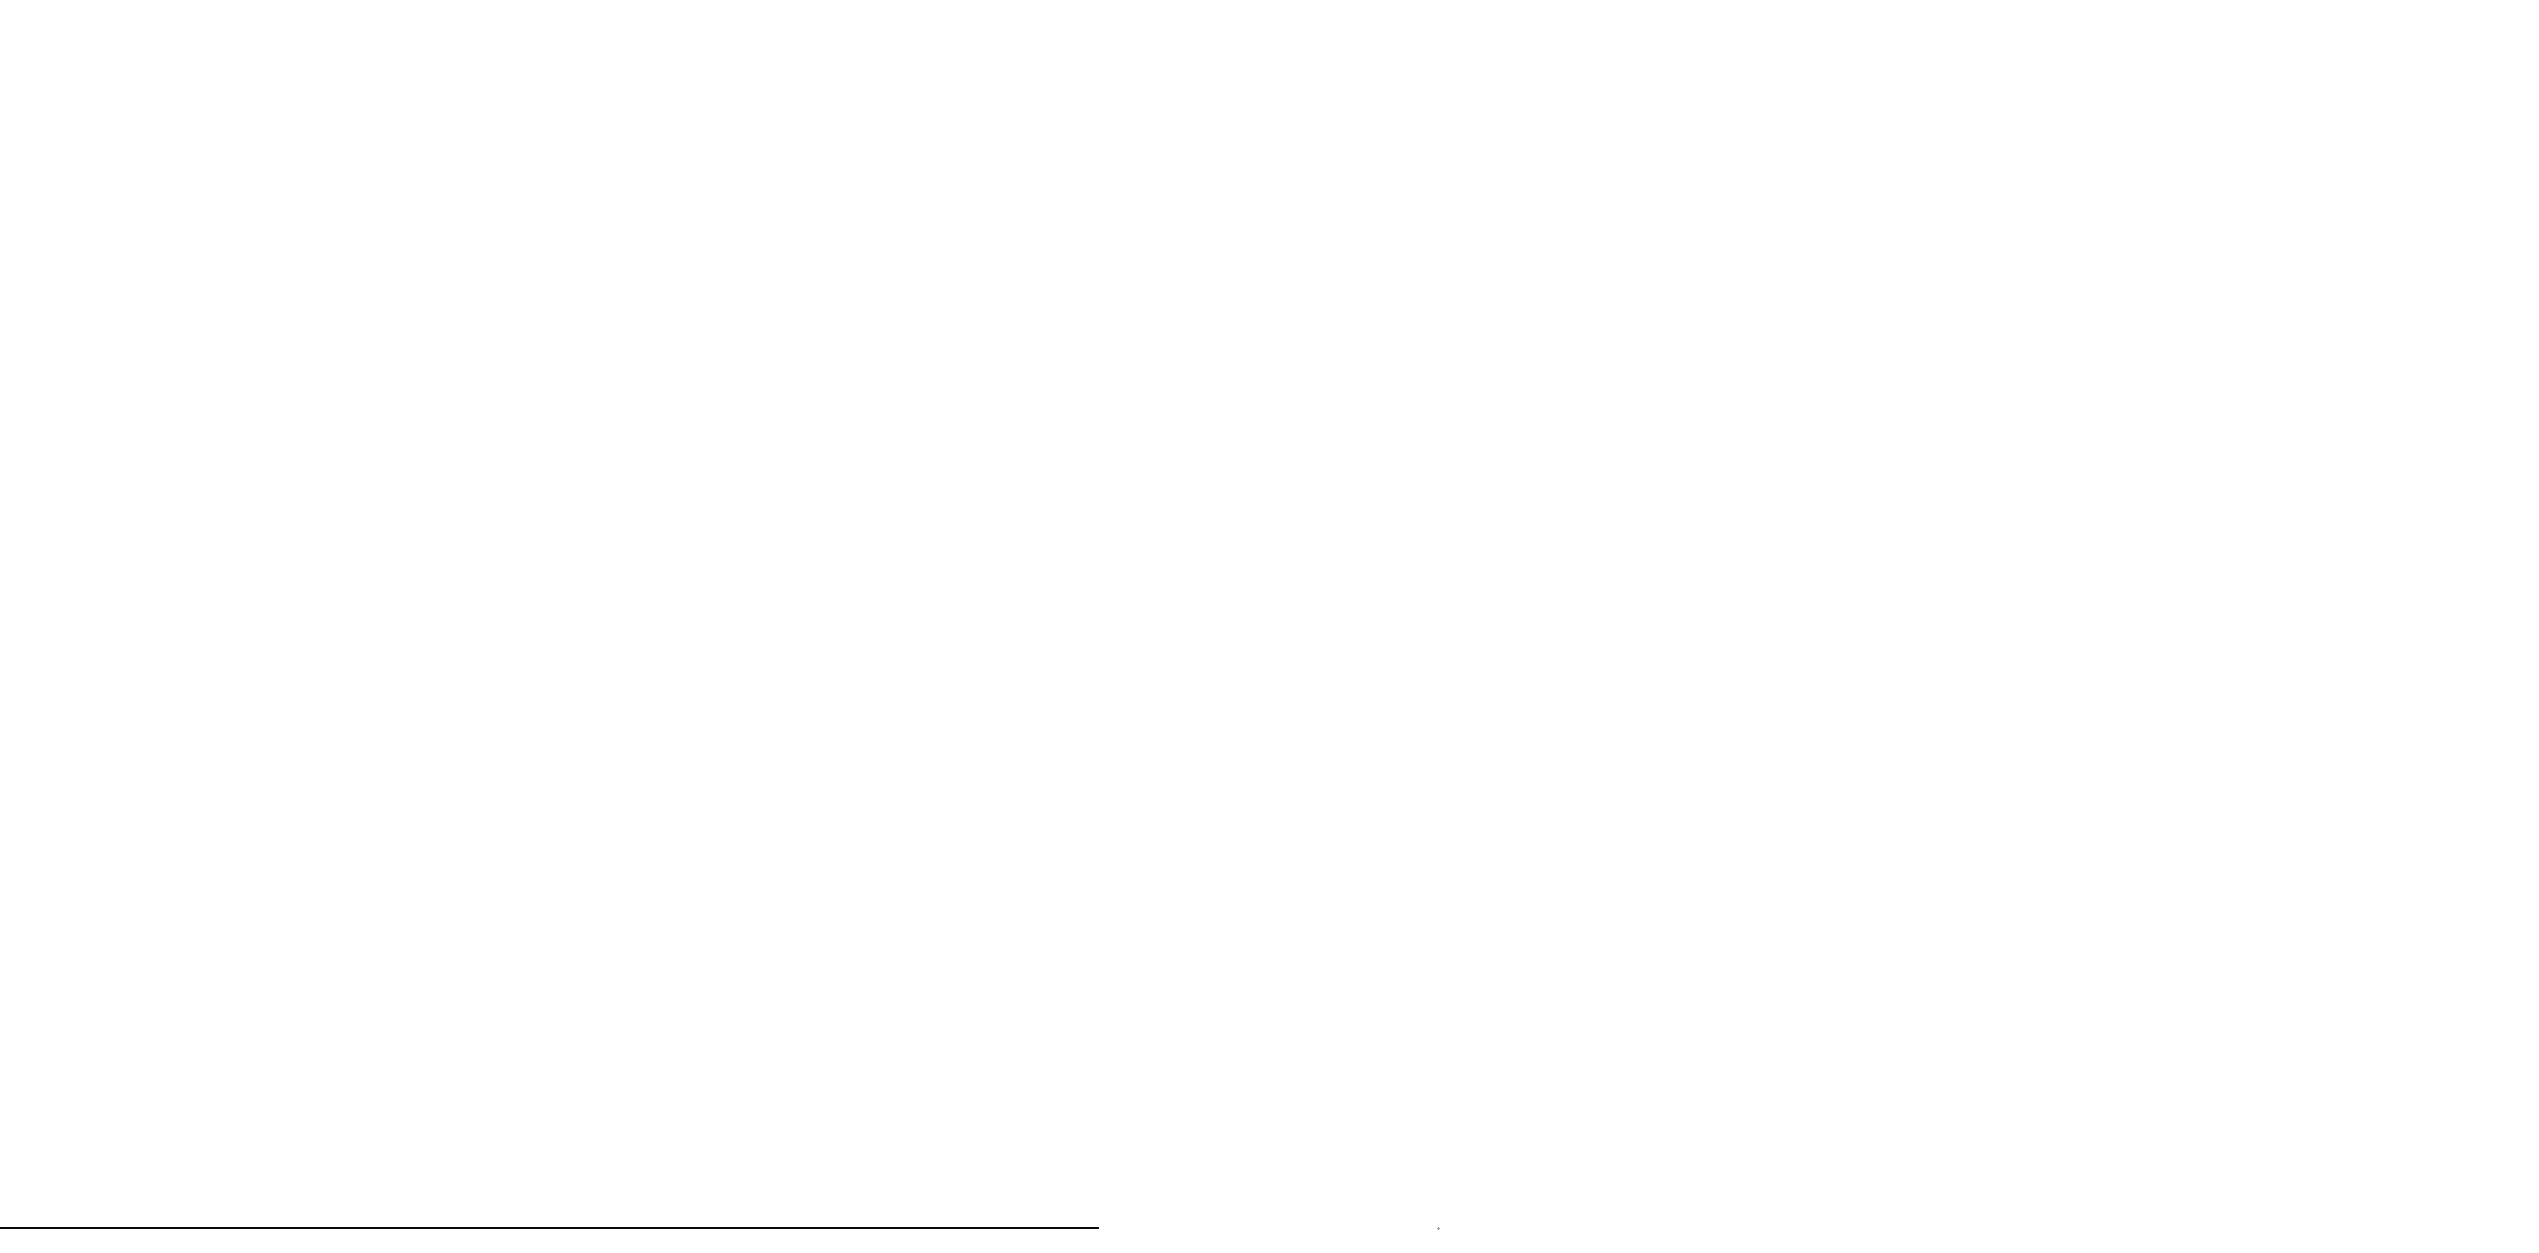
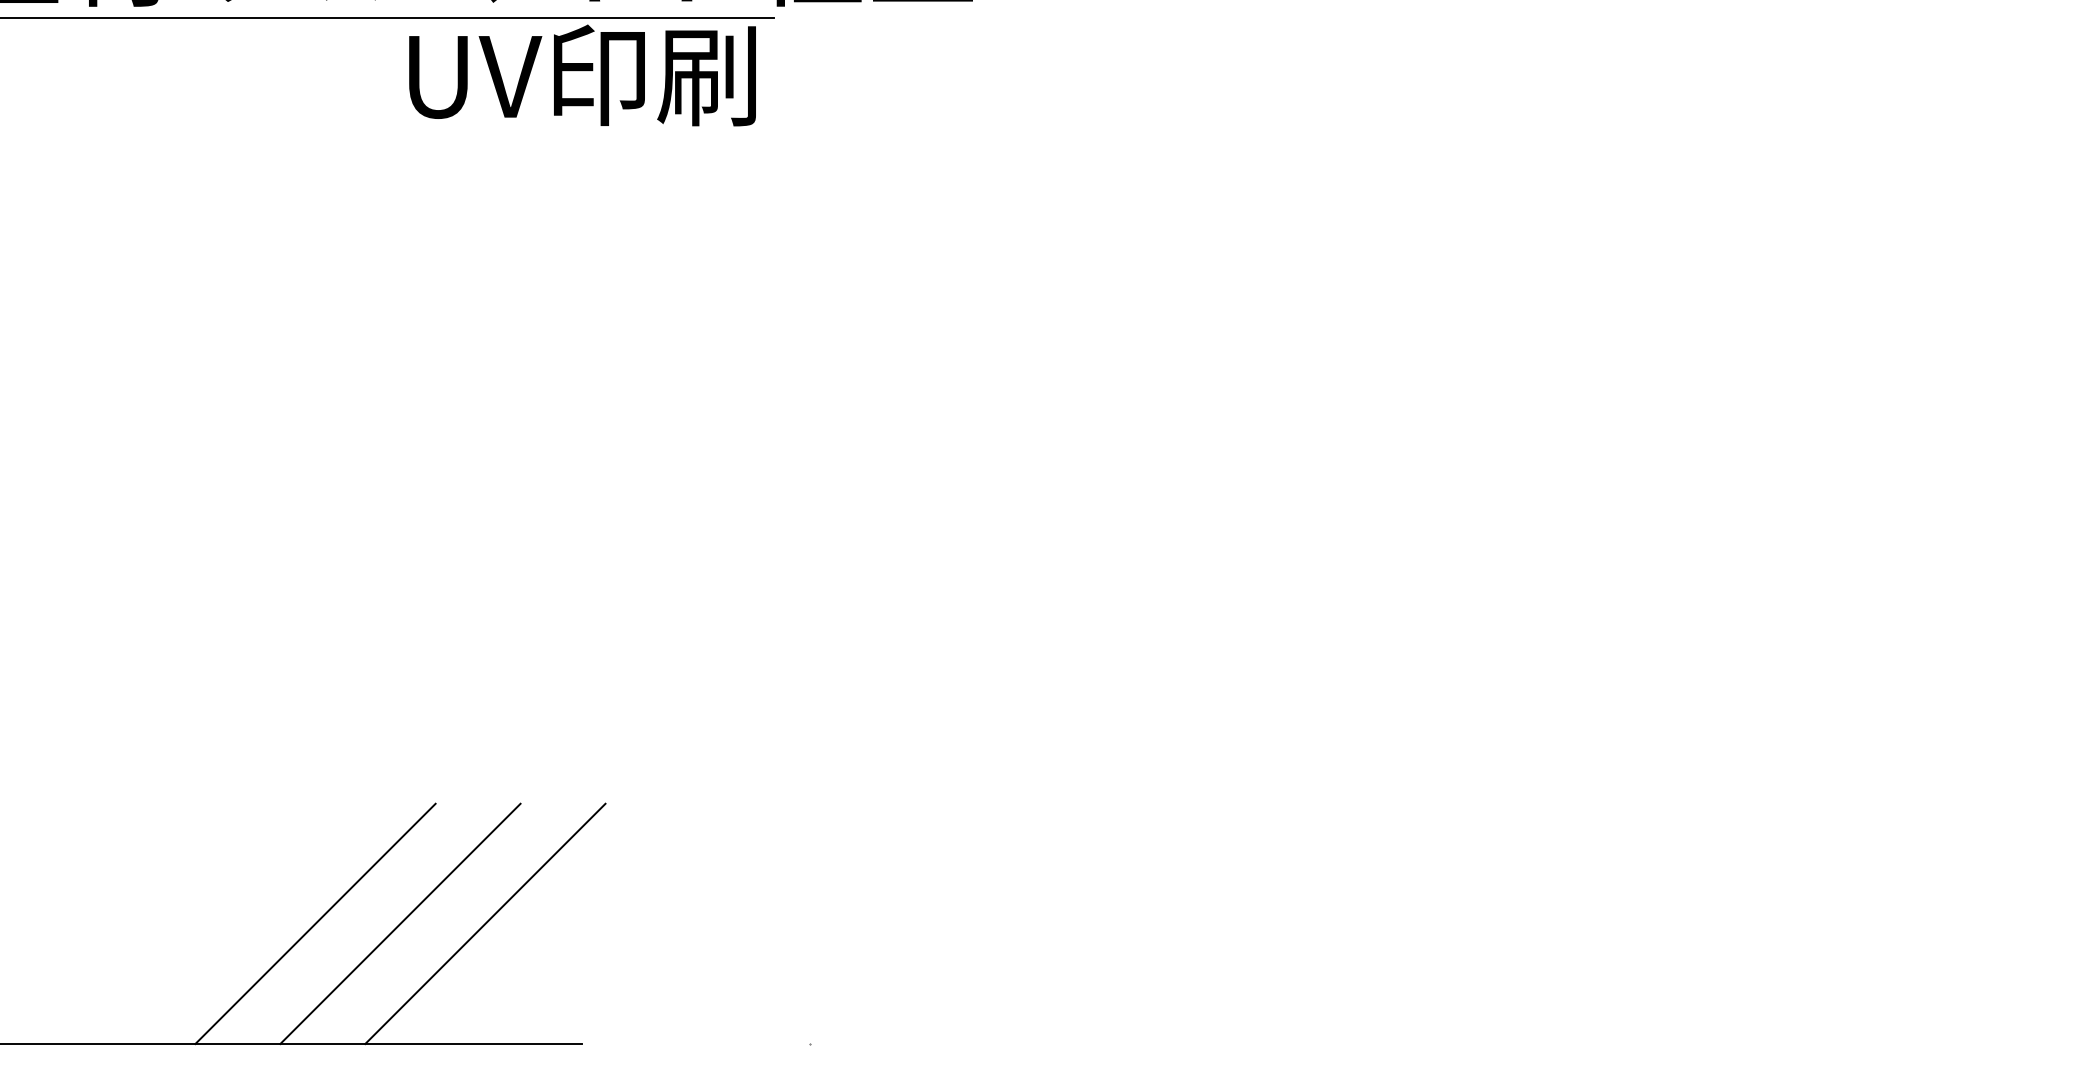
line: (700, 1048) -> (315, 923), added
line: (827, 1048) -> (400, 923), added
line: (953, 1048) -> (485, 923), added

